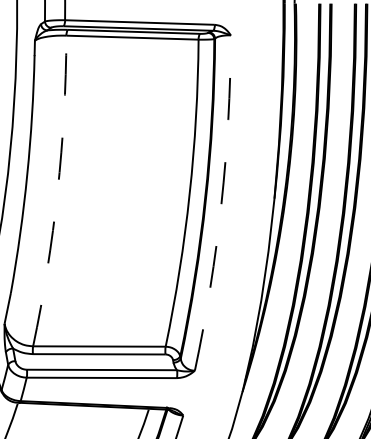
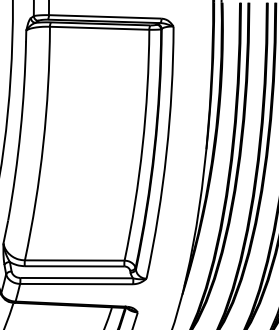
arc: (57, 191) -> (43, 143), dashed -> solid
arc: (221, 203) -> (166, 152), dashed -> solid

